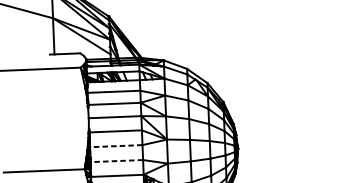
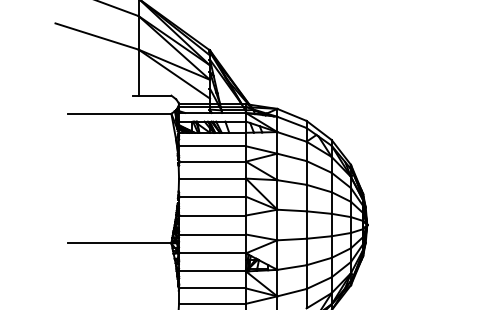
line: (116, 146) -> (212, 215), dashed -> solid
line: (116, 161) -> (212, 234), dashed -> solid

